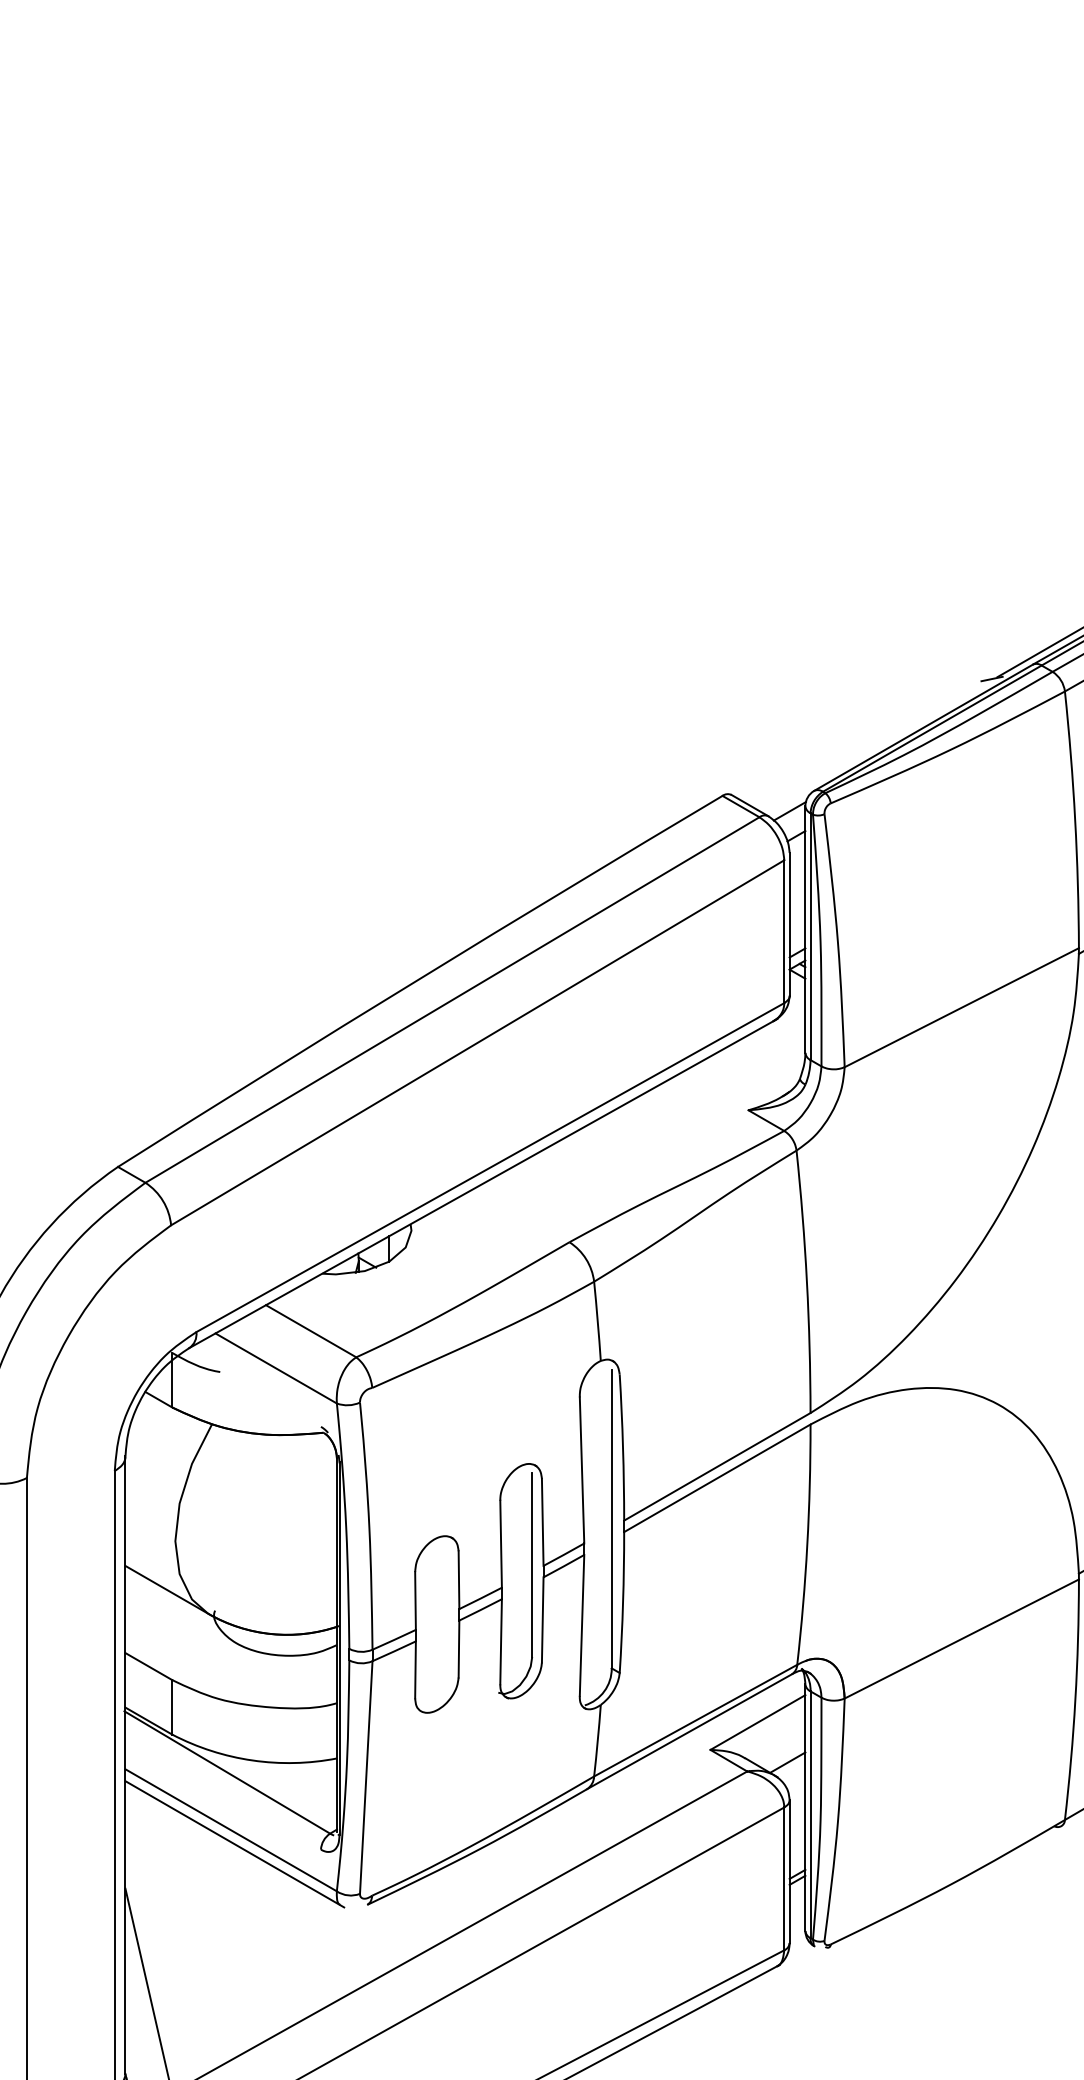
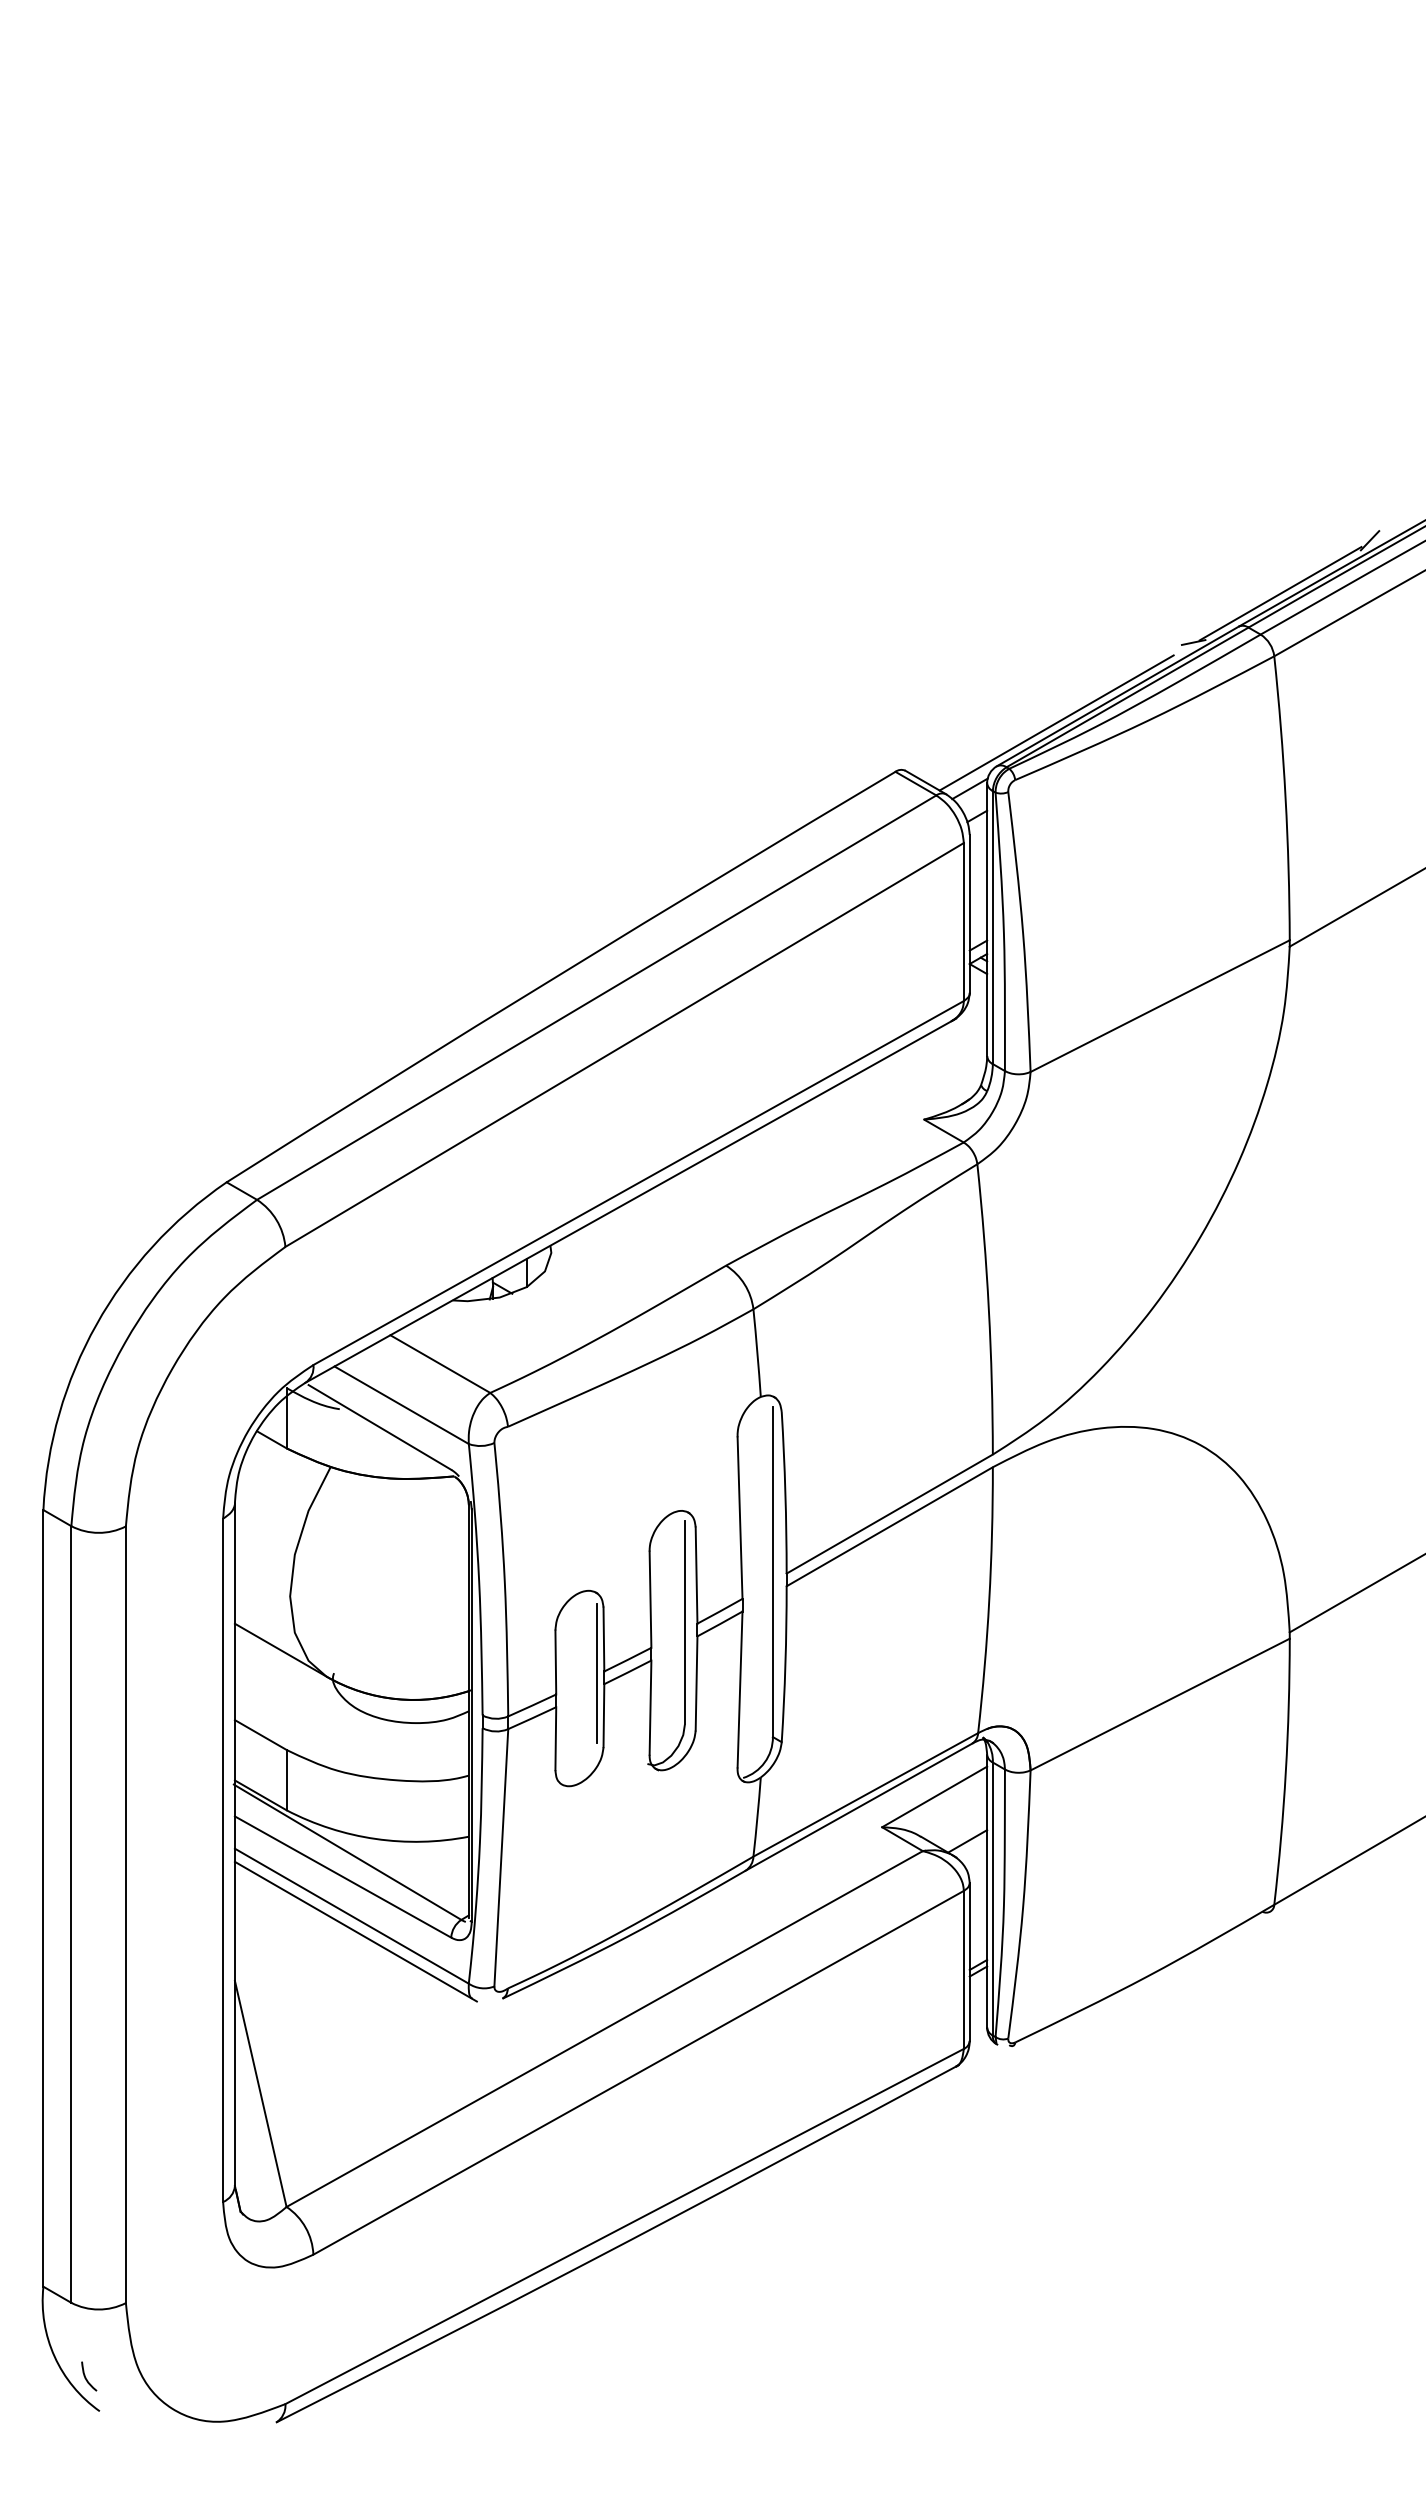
line: (868, 751) -> (1056, 722), added
line: (256, 1388) -> (379, 1427), added
line: (452, 1610) -> (596, 1673), added
line: (222, 1794) -> (342, 1876), added

